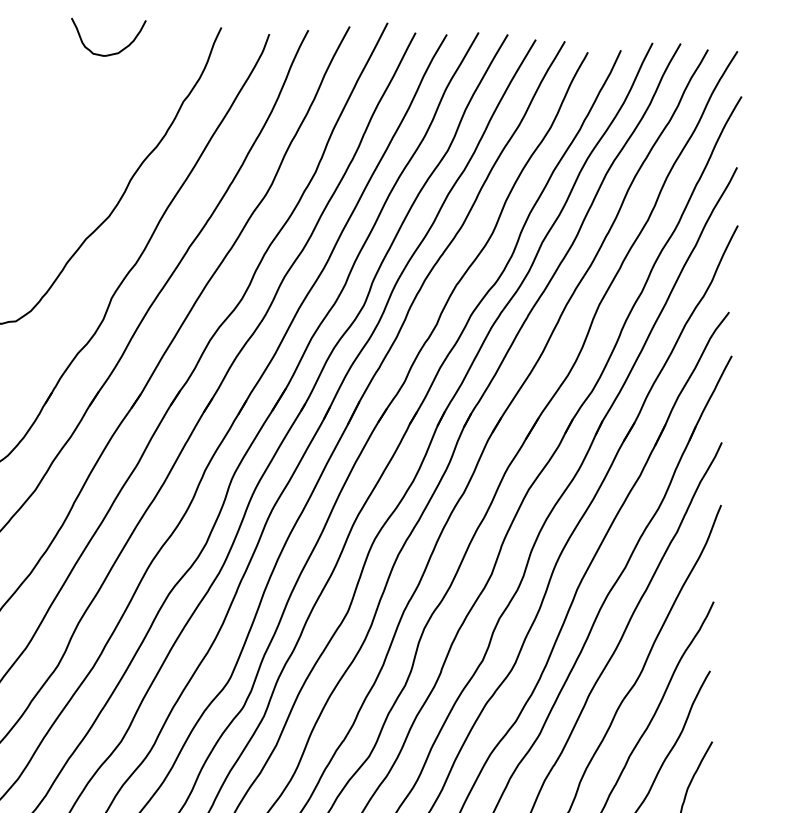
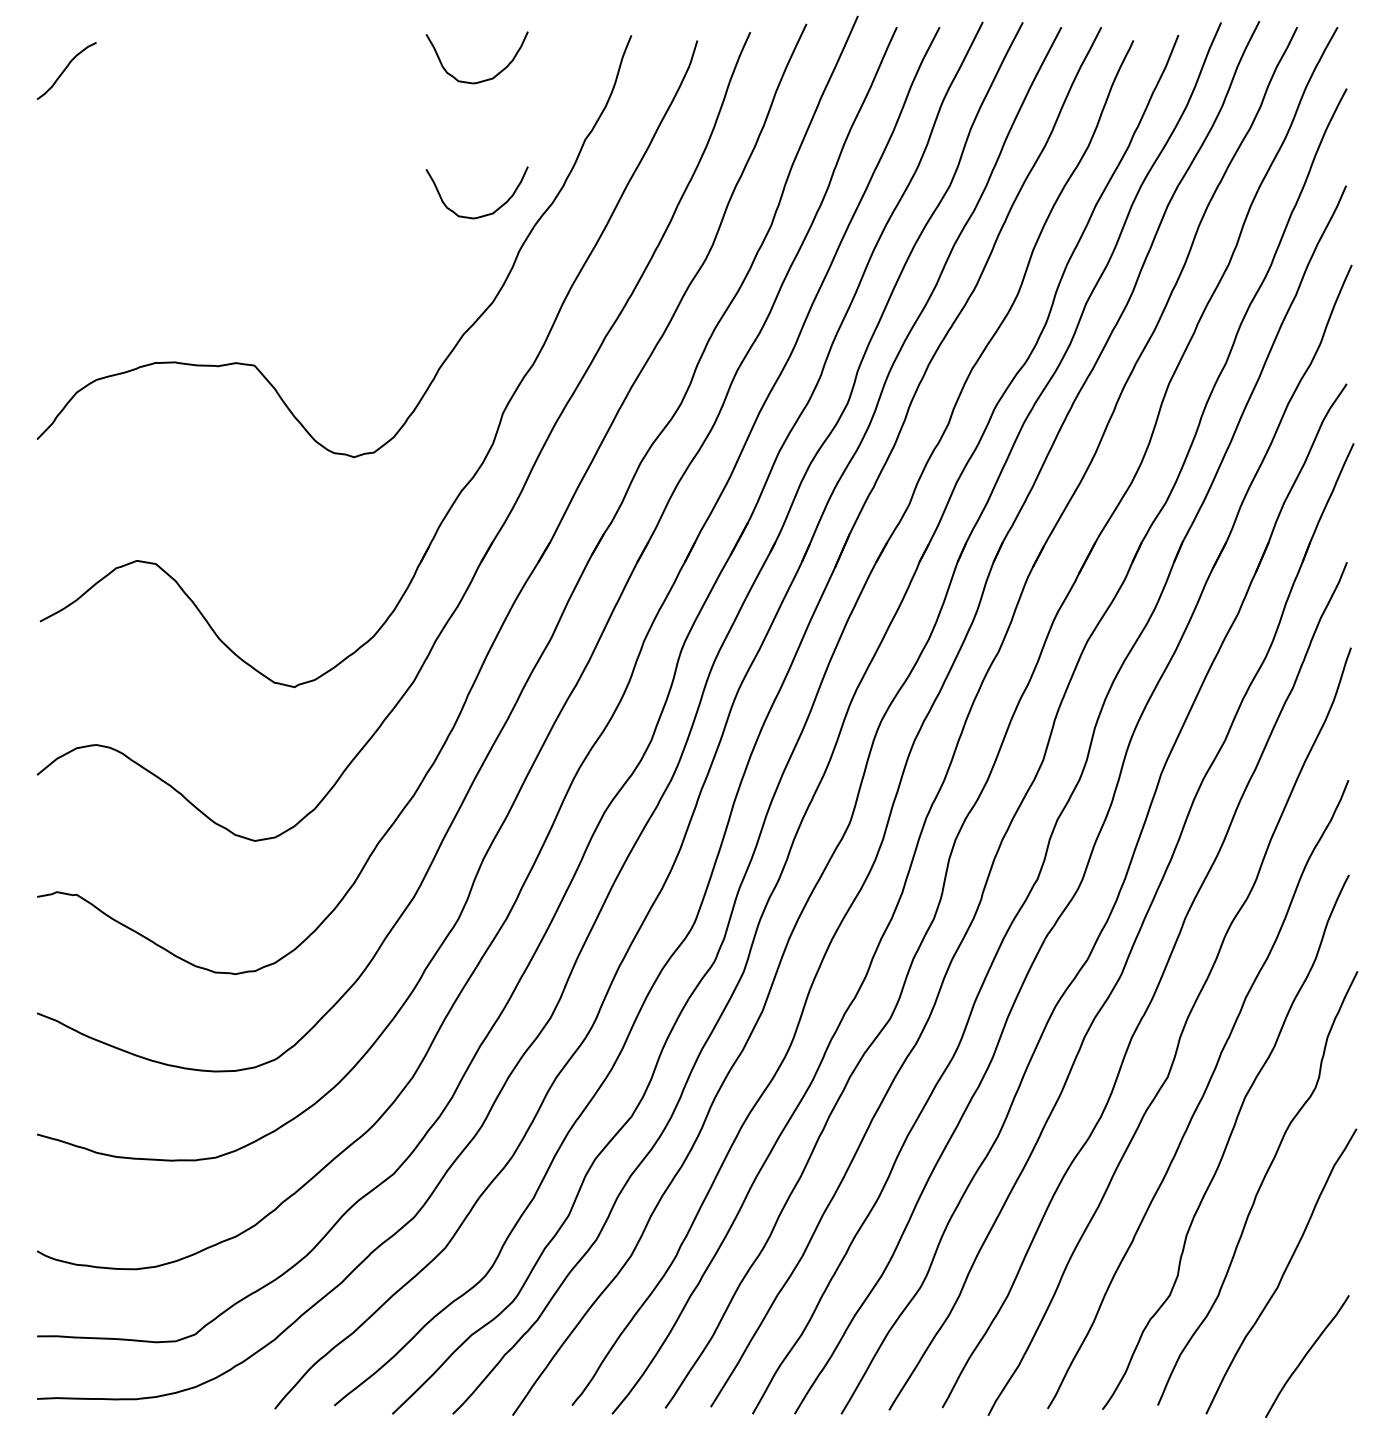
curve: (106, 152) -> (484, 214), added

